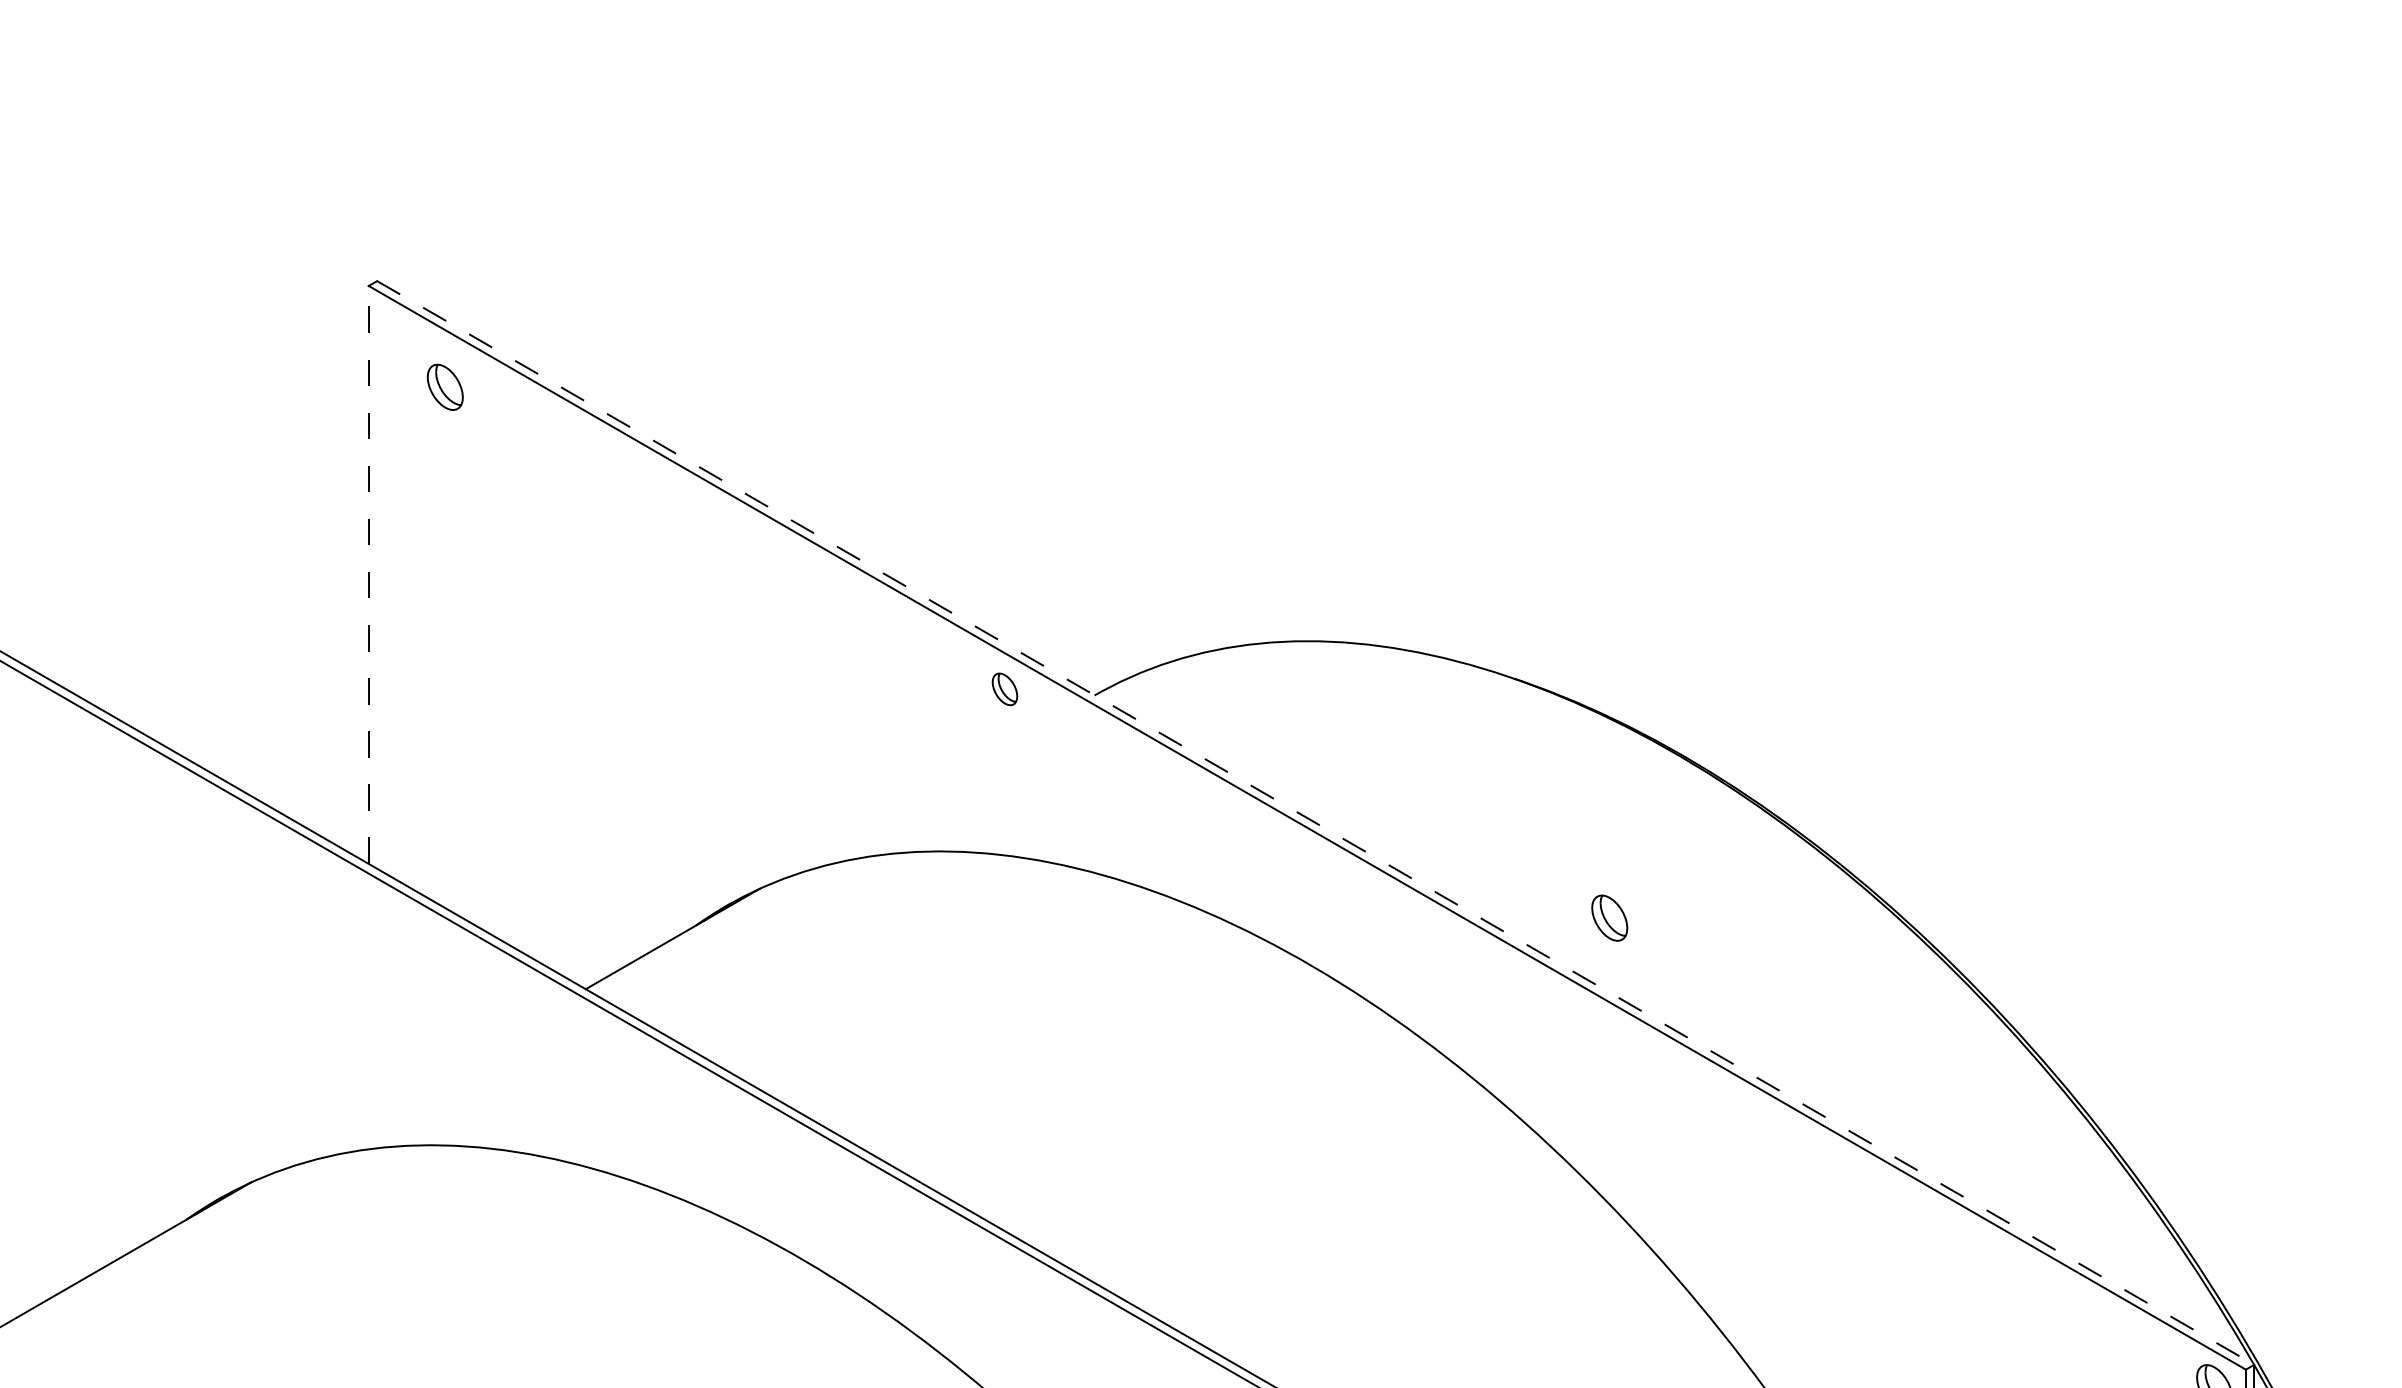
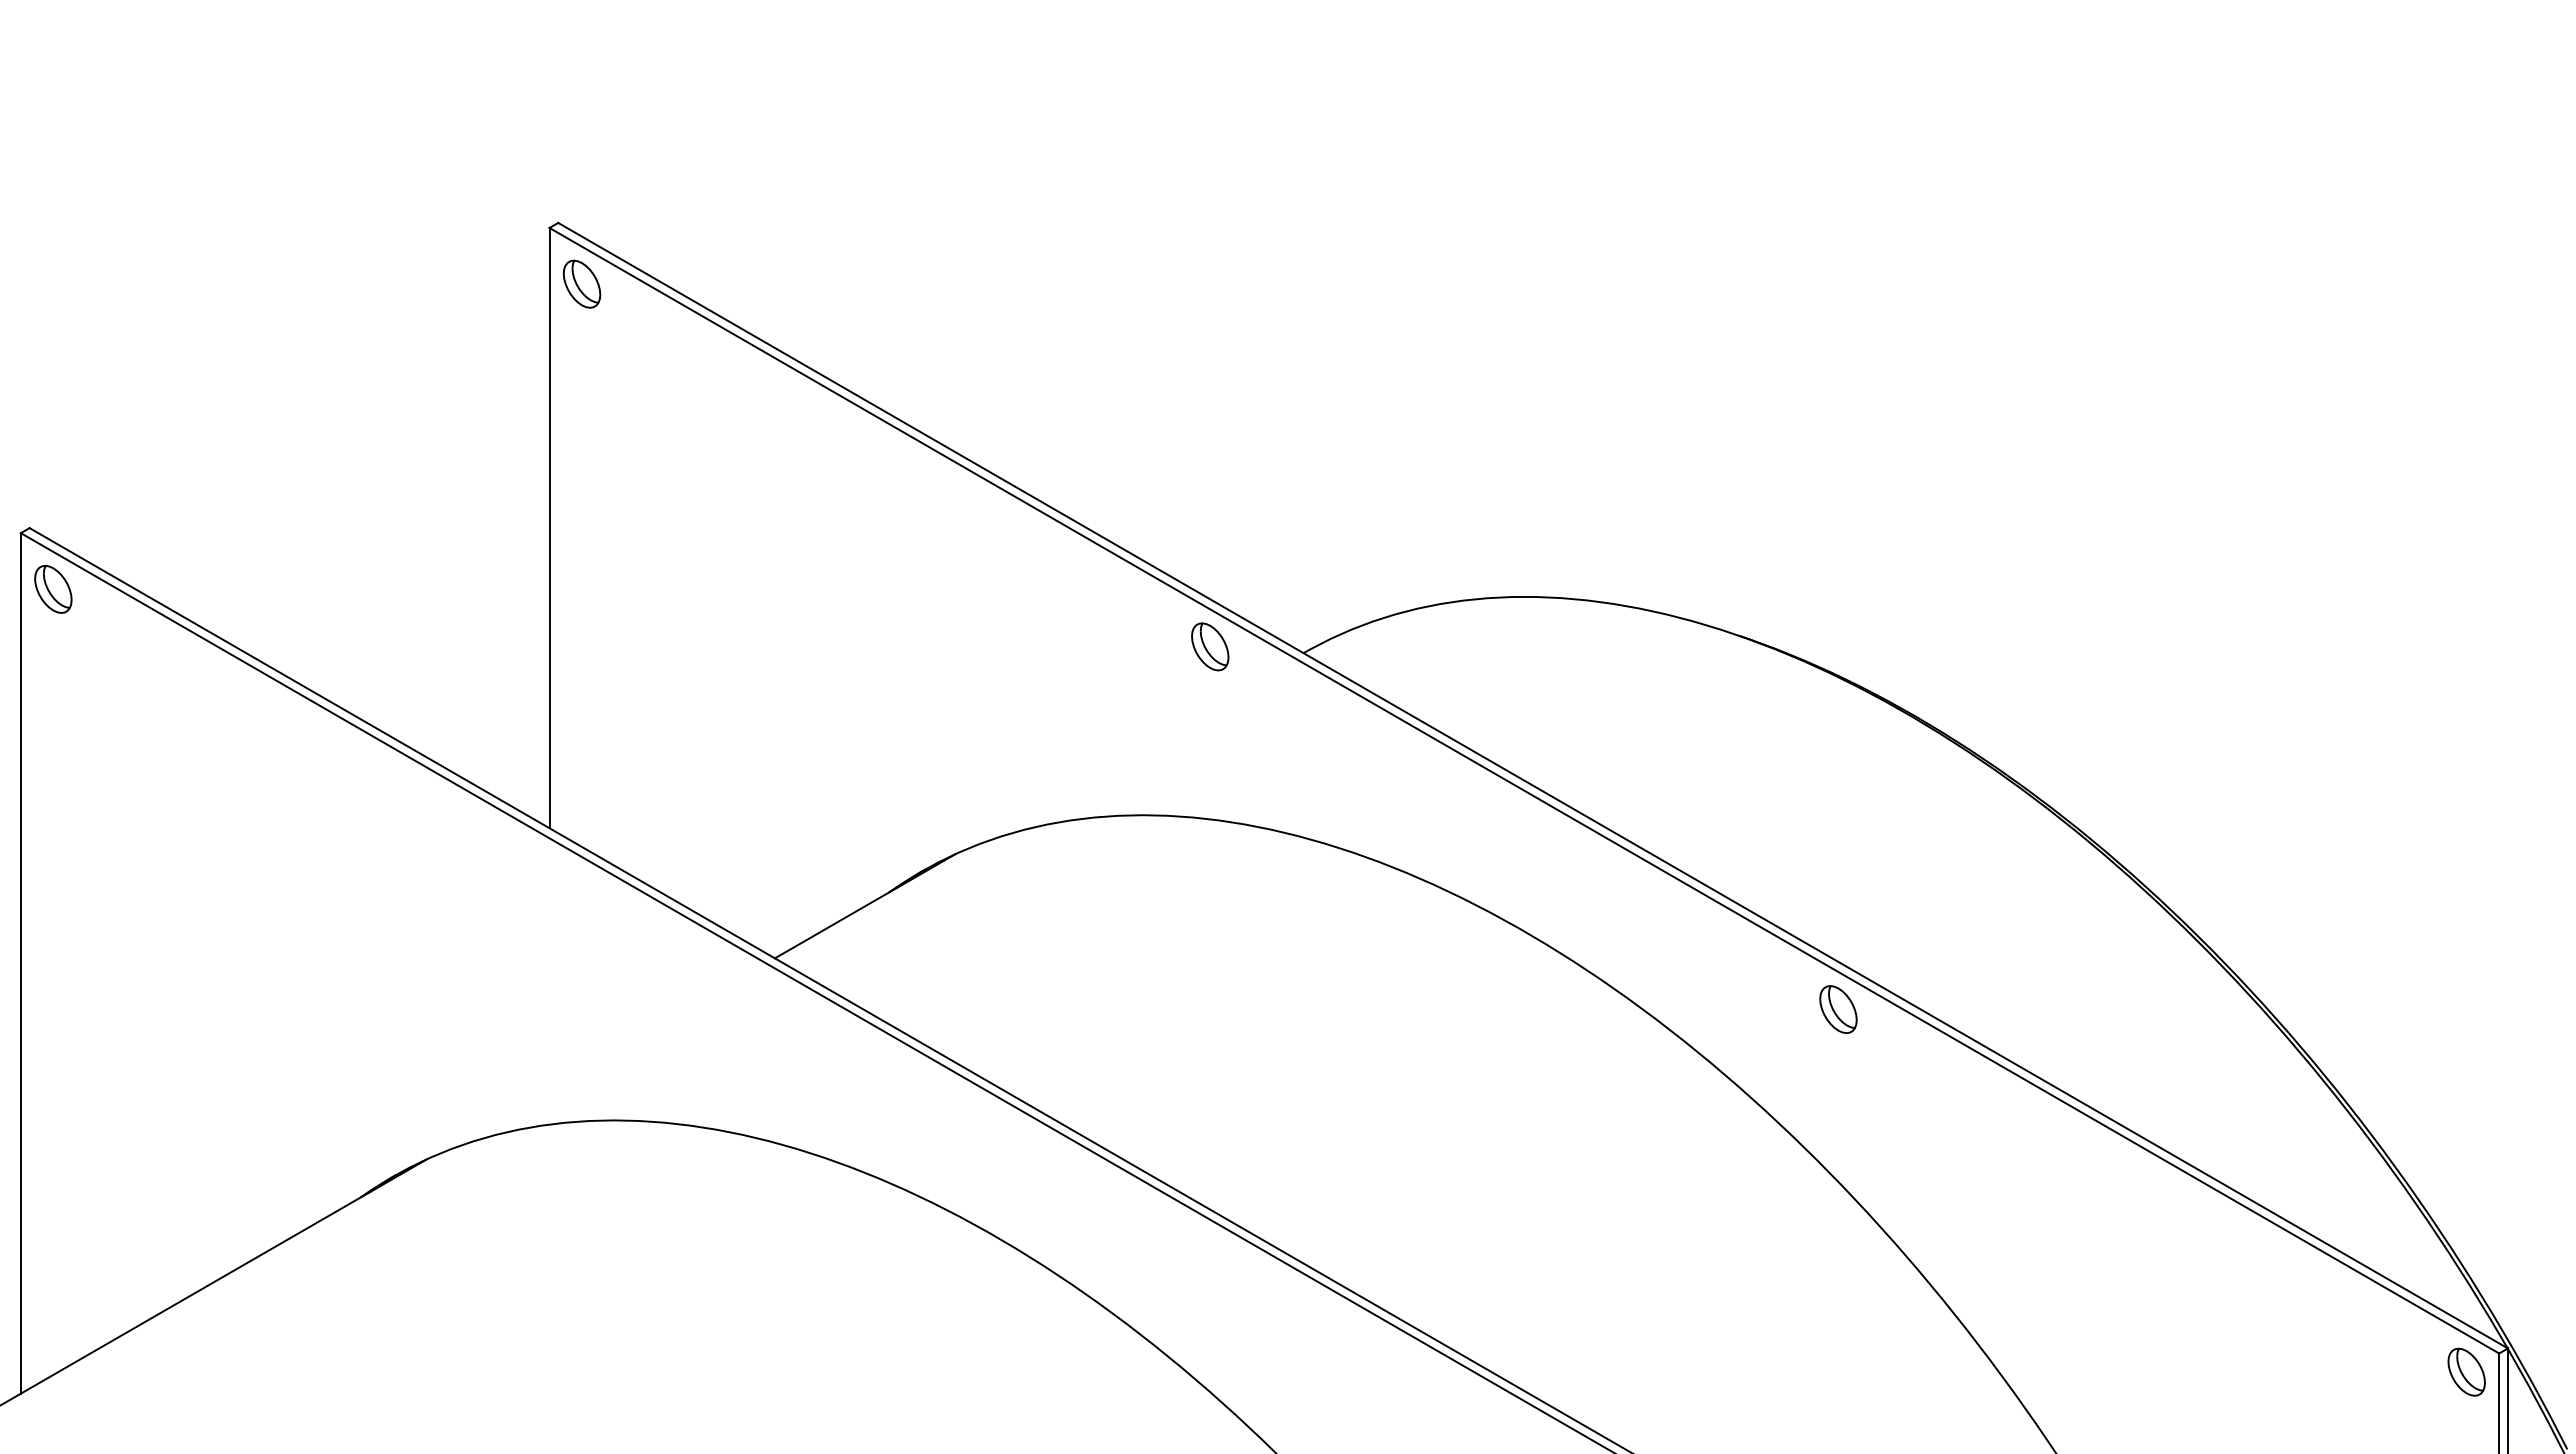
part: (444, 386) -> (581, 283), moved
line: (368, 574) -> (549, 527), dashed -> solid
part: (1005, 688) -> (1210, 646), size x1.43
line: (1316, 822) -> (1533, 785), dashed -> solid
part: (1609, 918) -> (1838, 1009), moved

